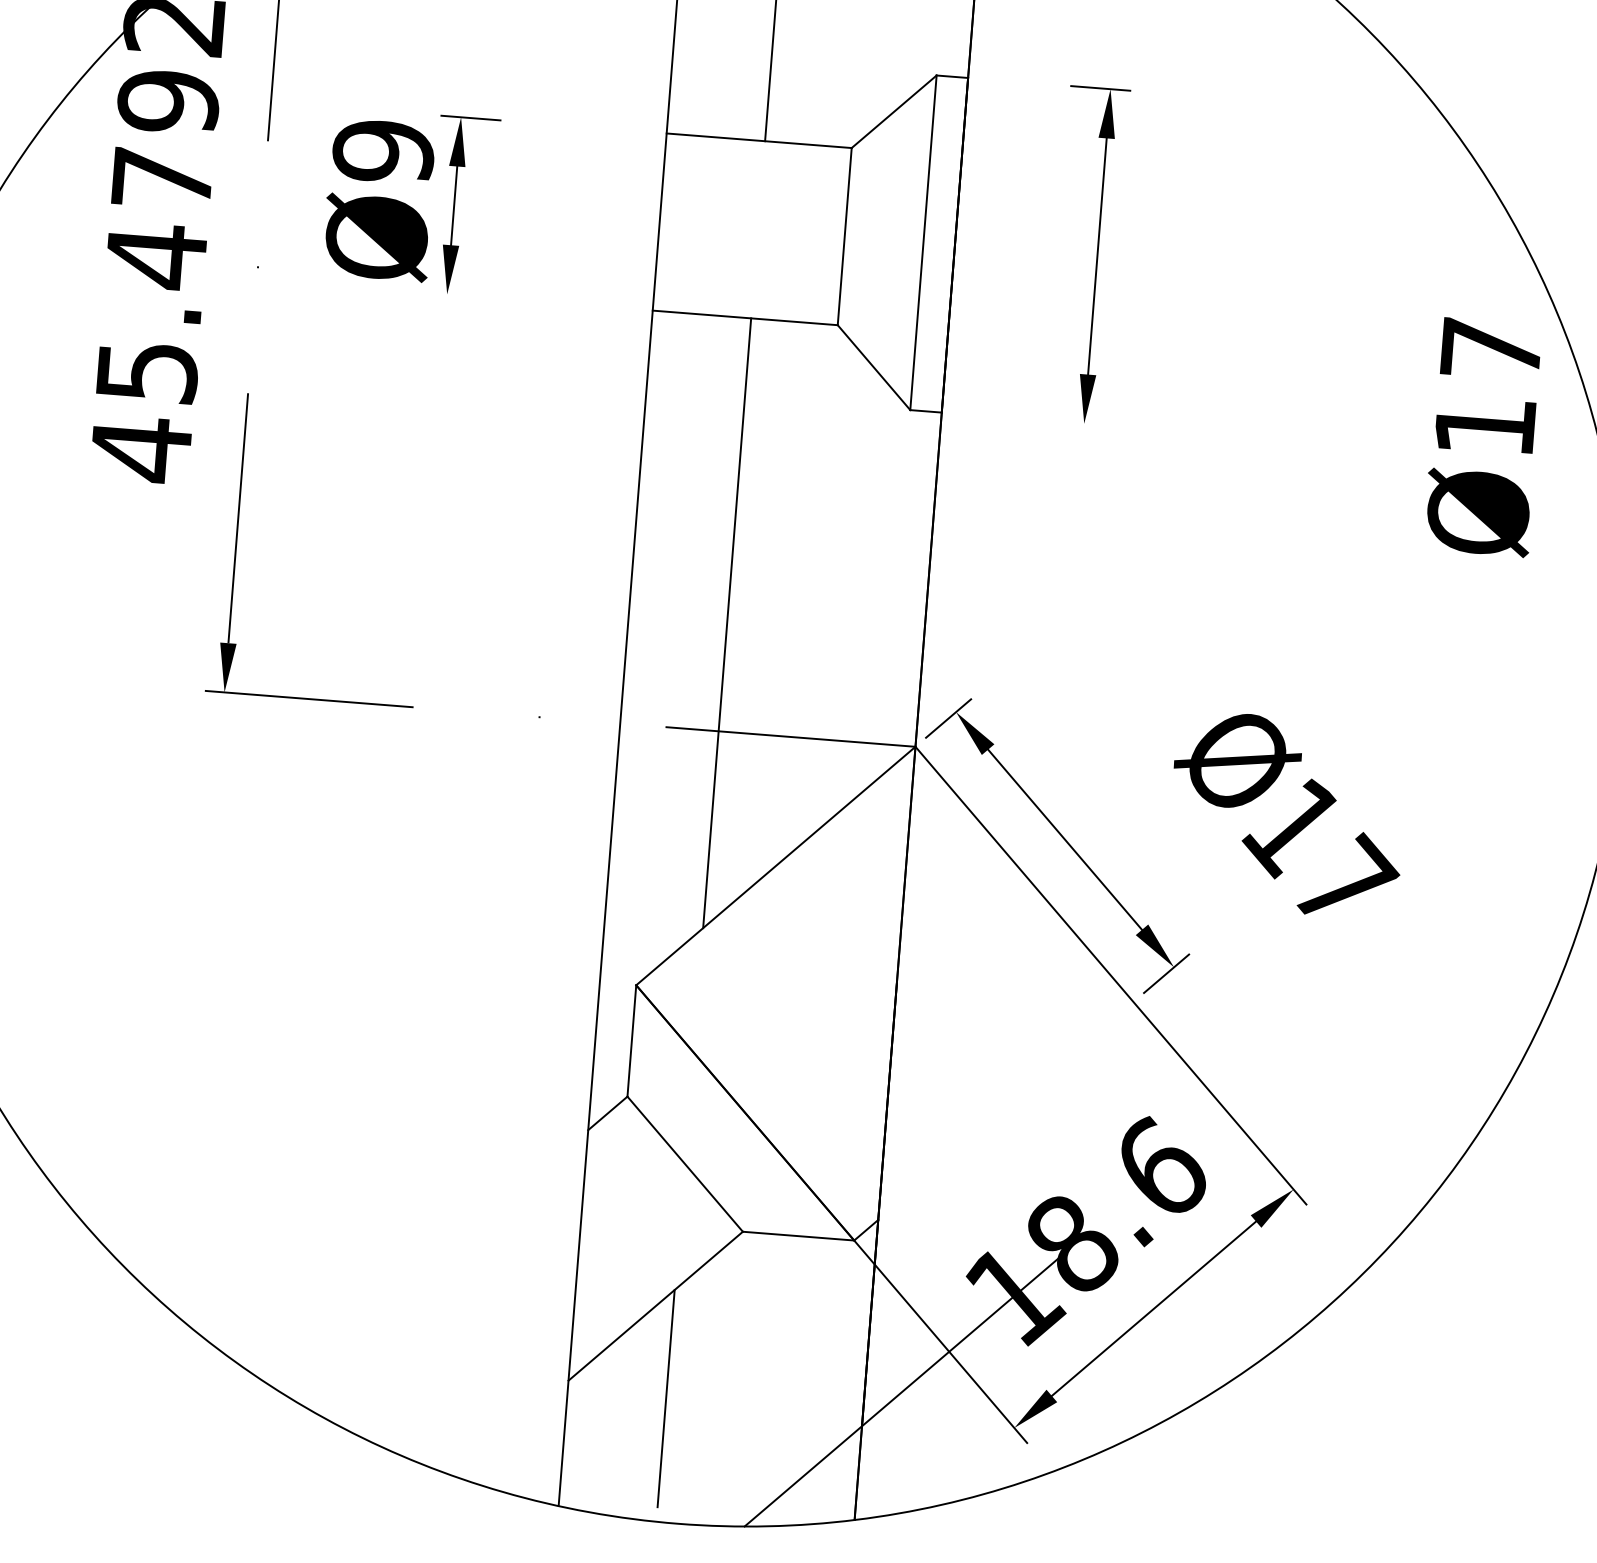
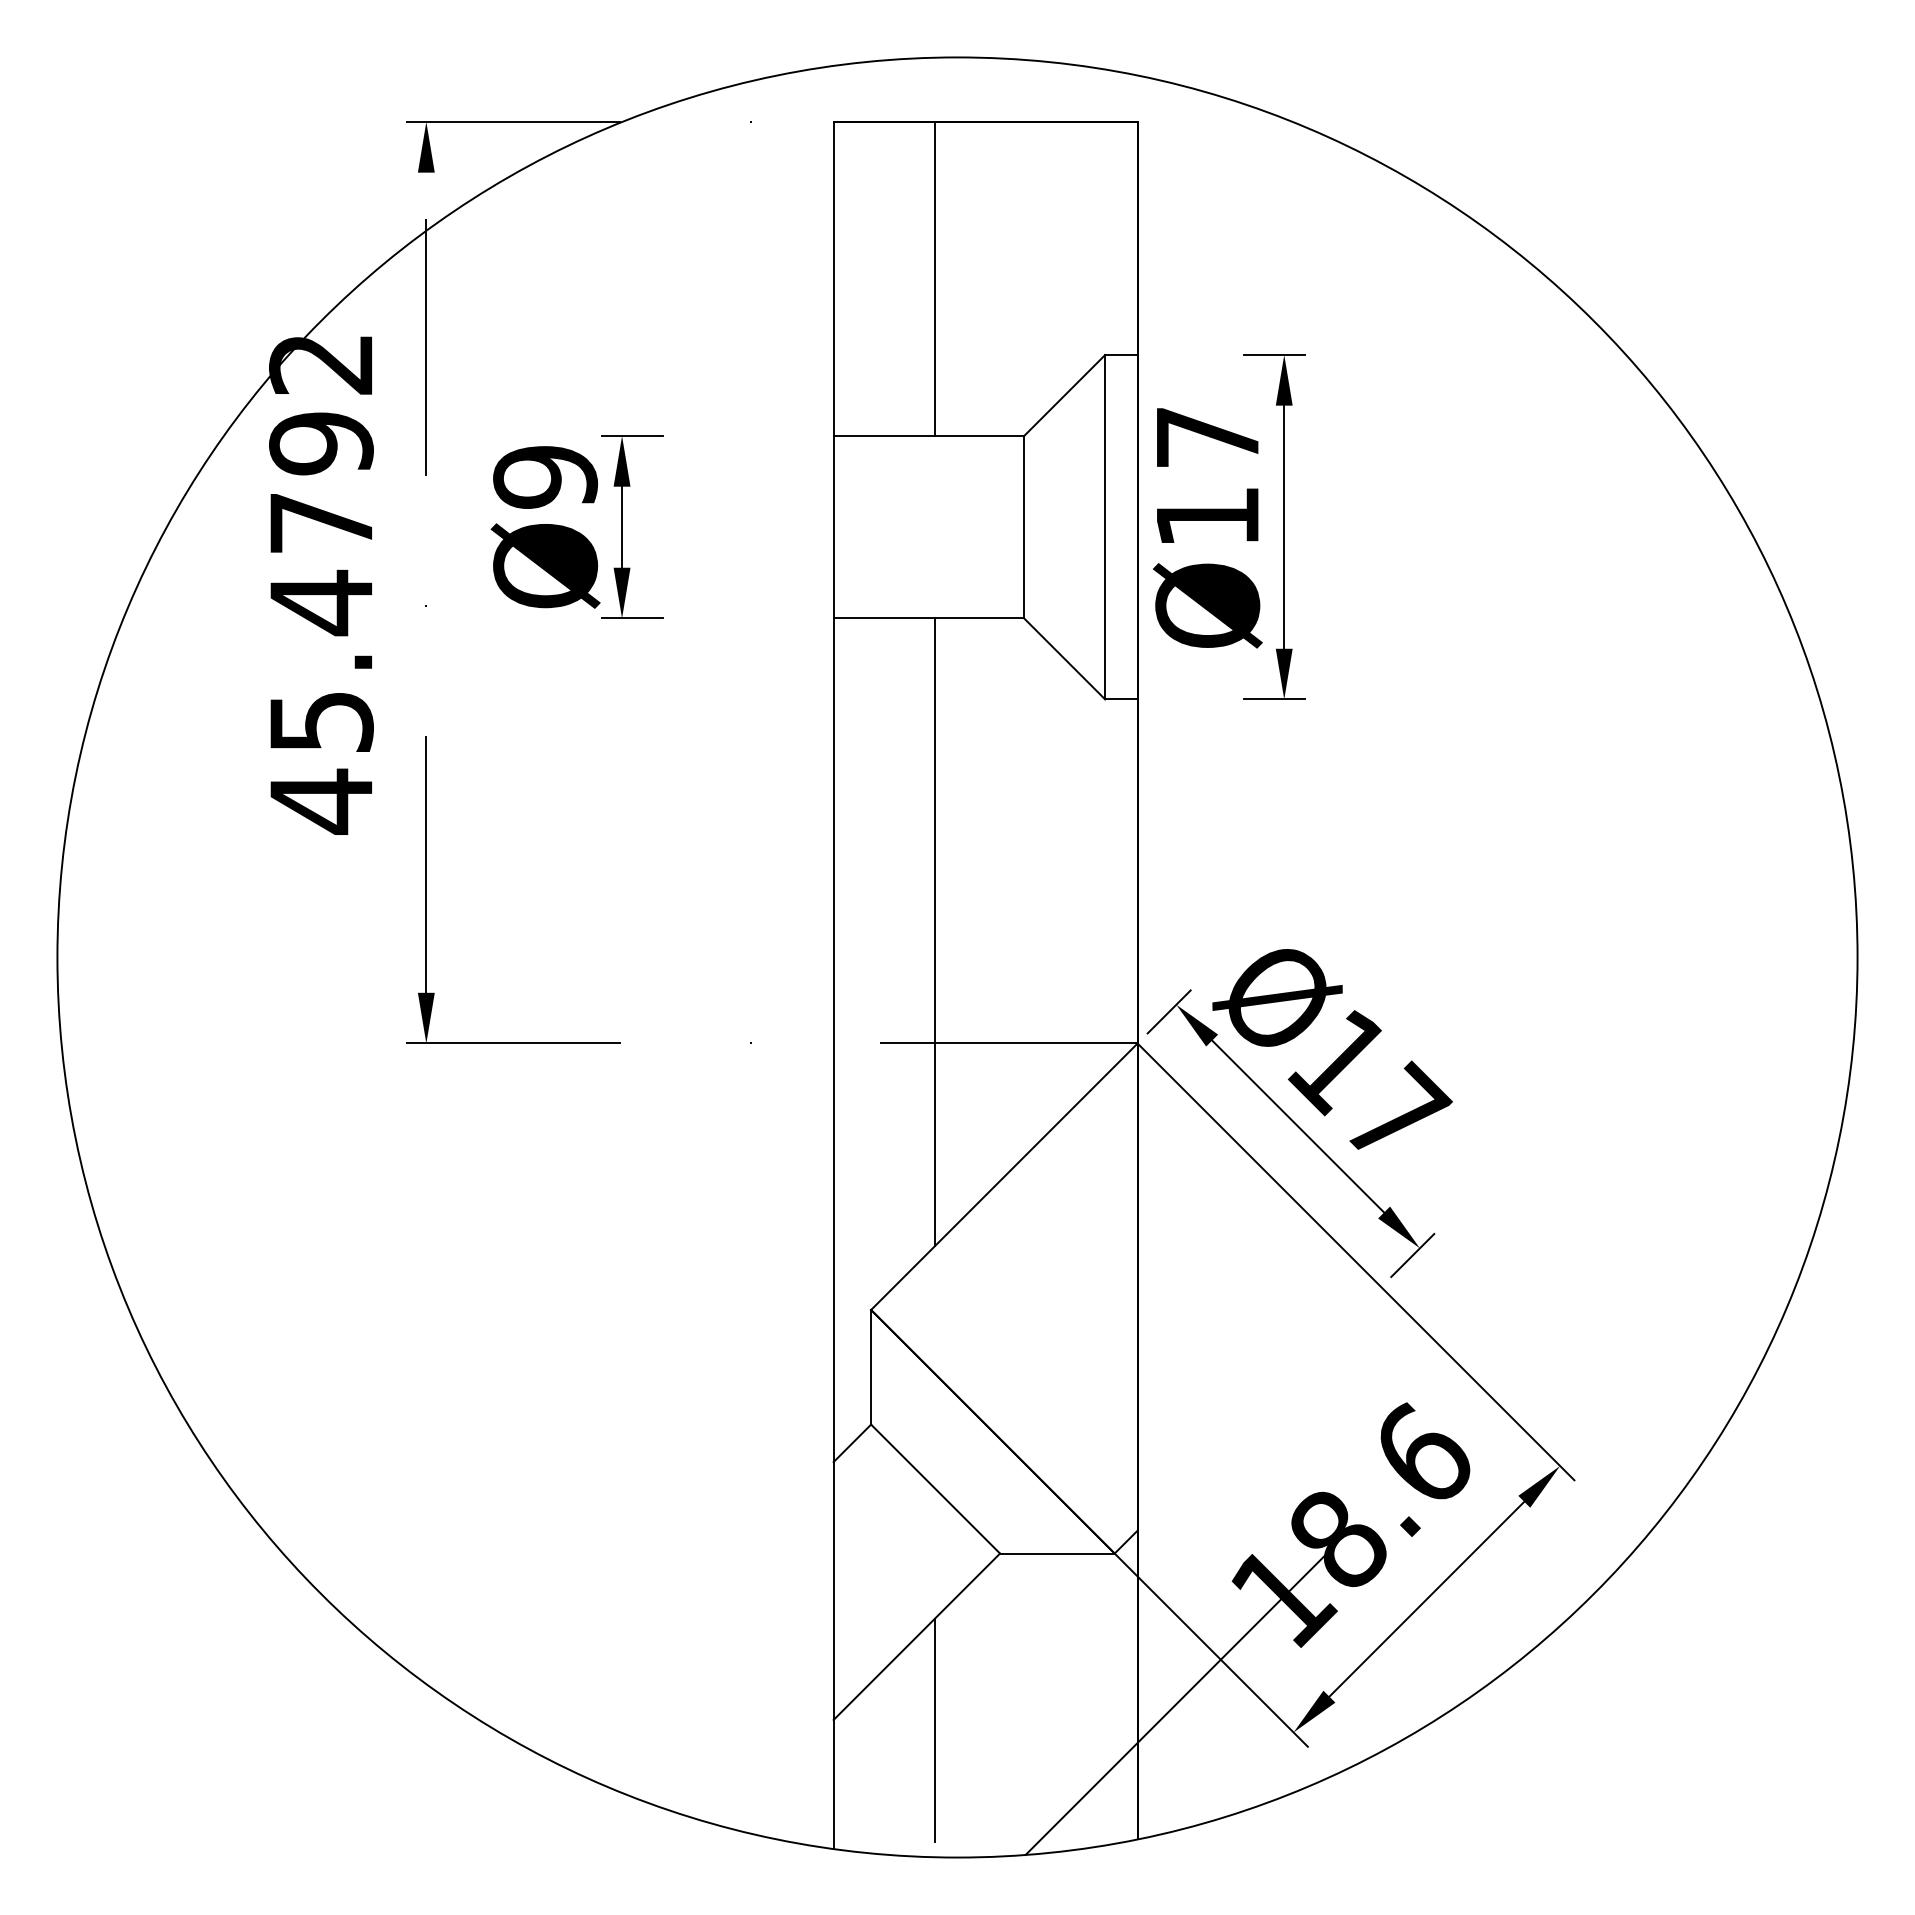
line: (456, 295) -> (631, 618), added
line: (1073, 423) -> (1273, 699), added
text: (1484, 437) -> (1207, 528), moved
text: (1287, 815) -> (1332, 1049), moved

